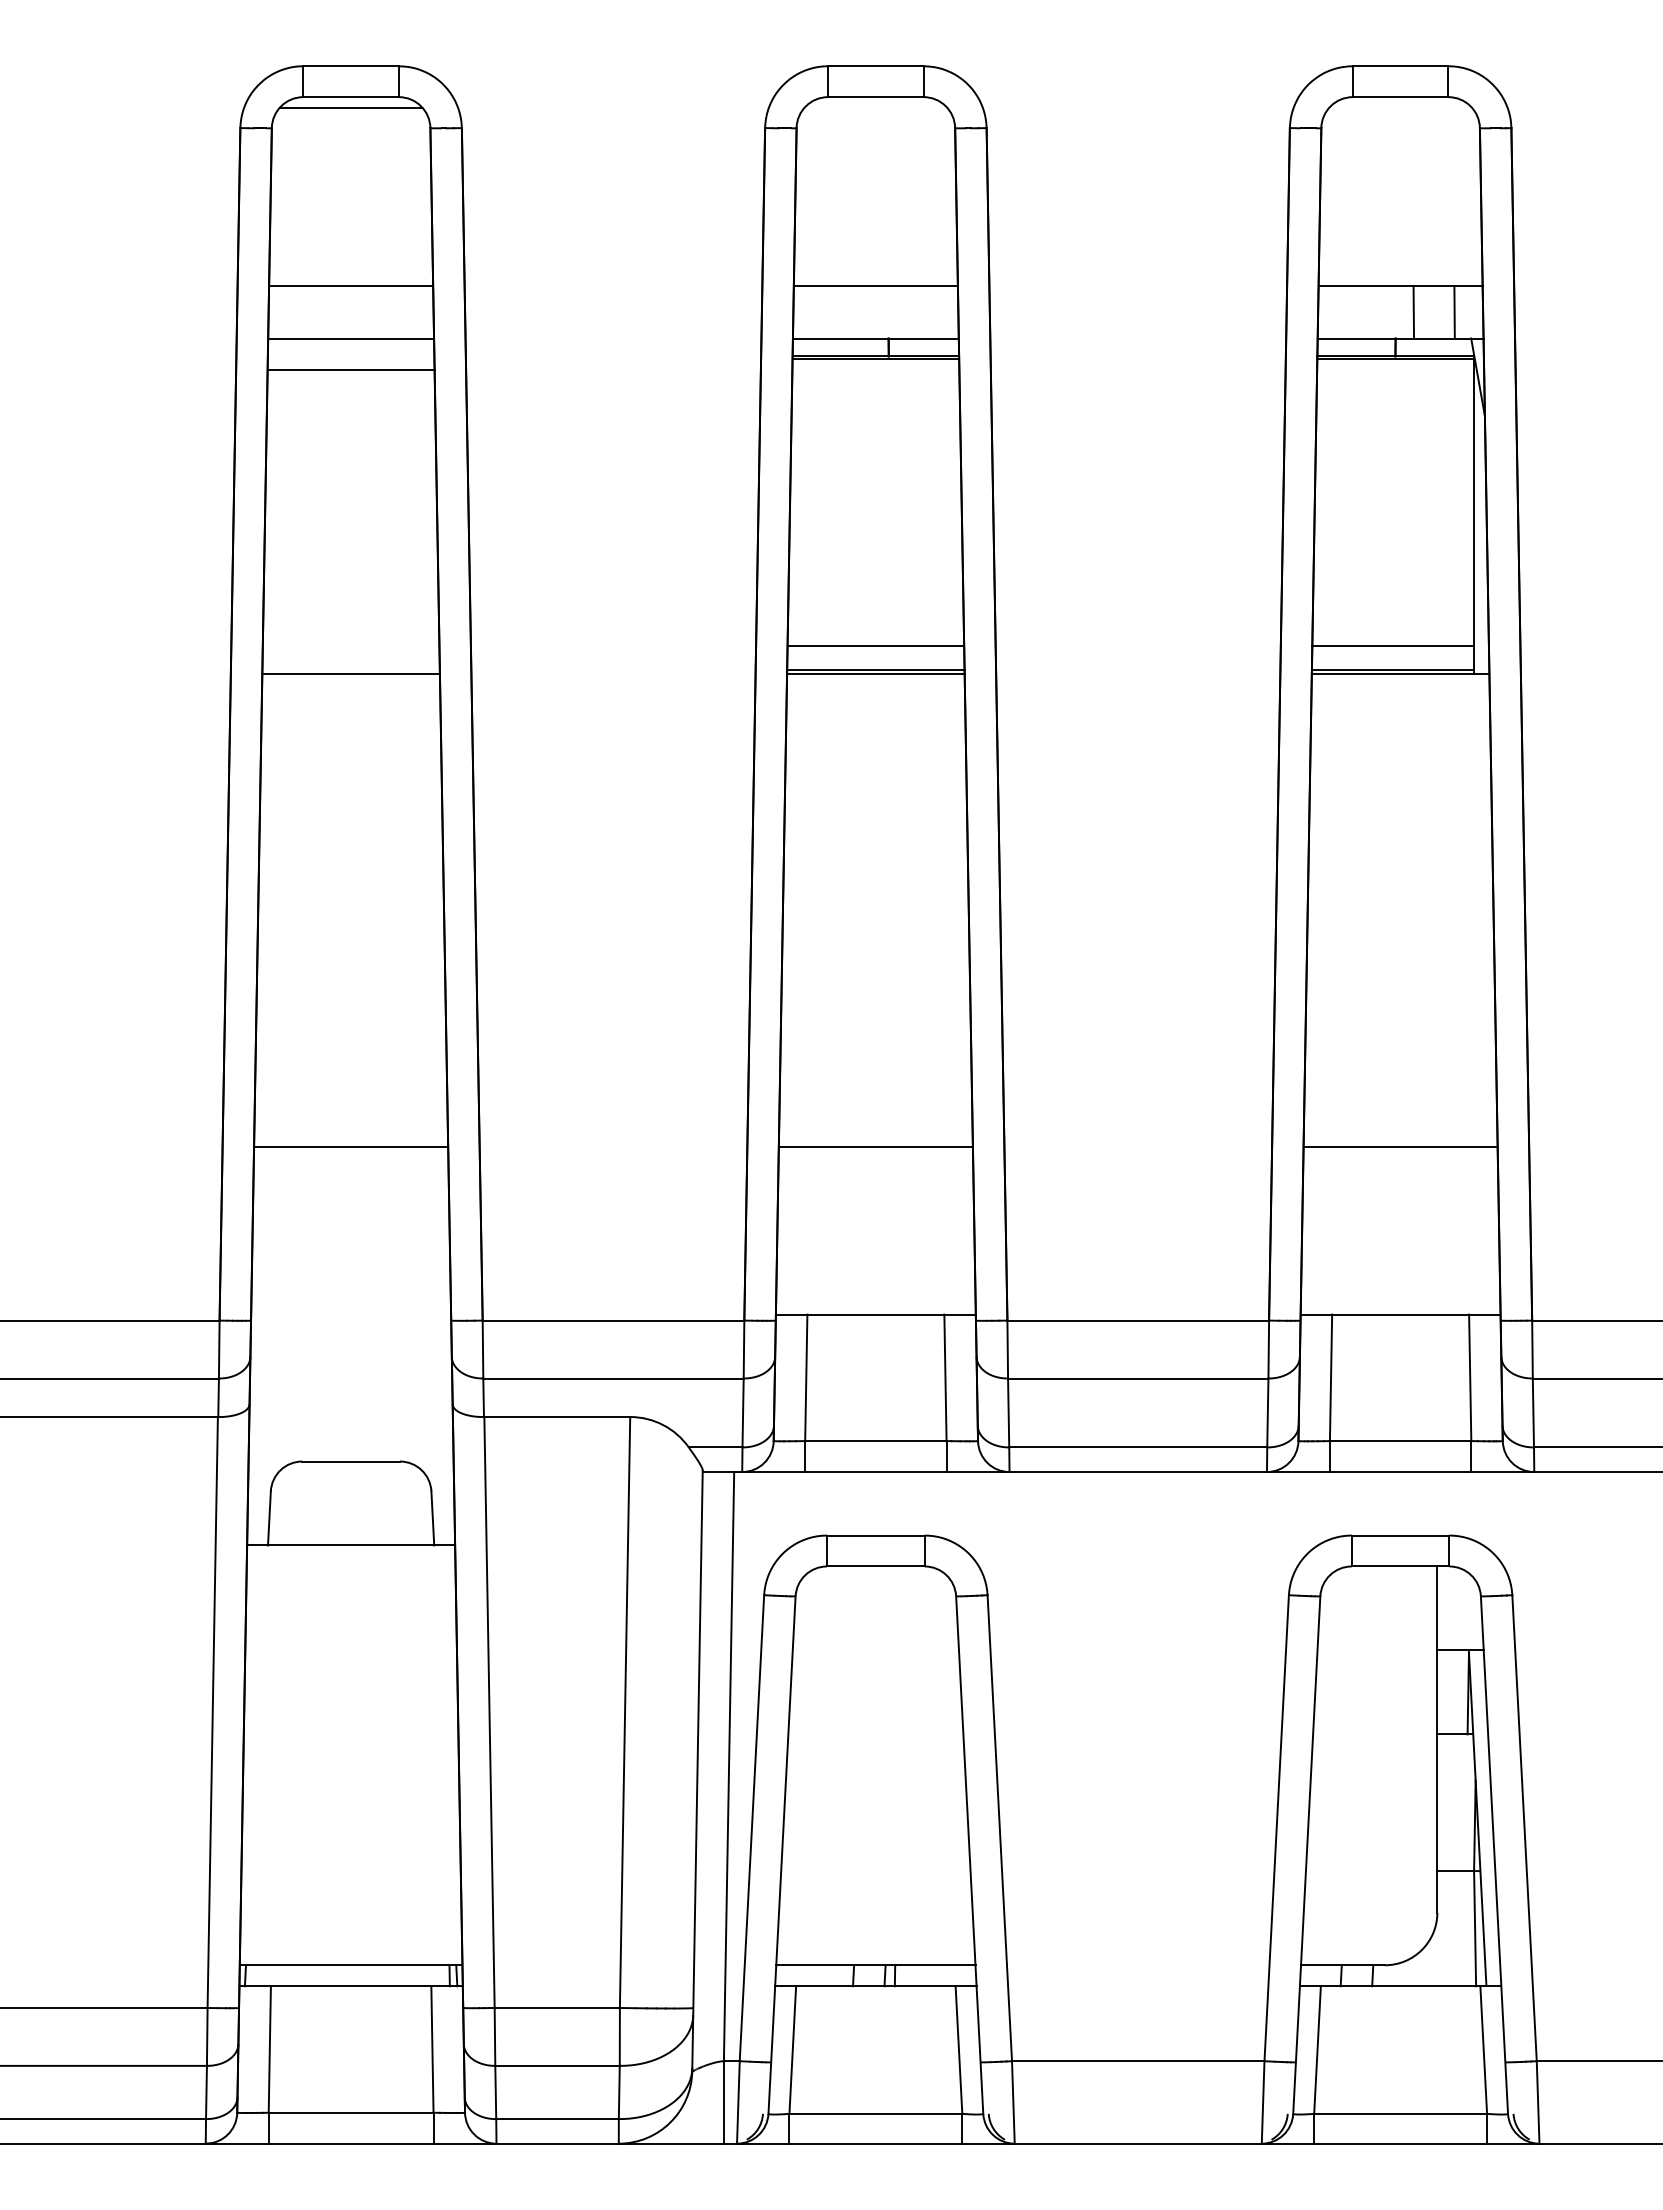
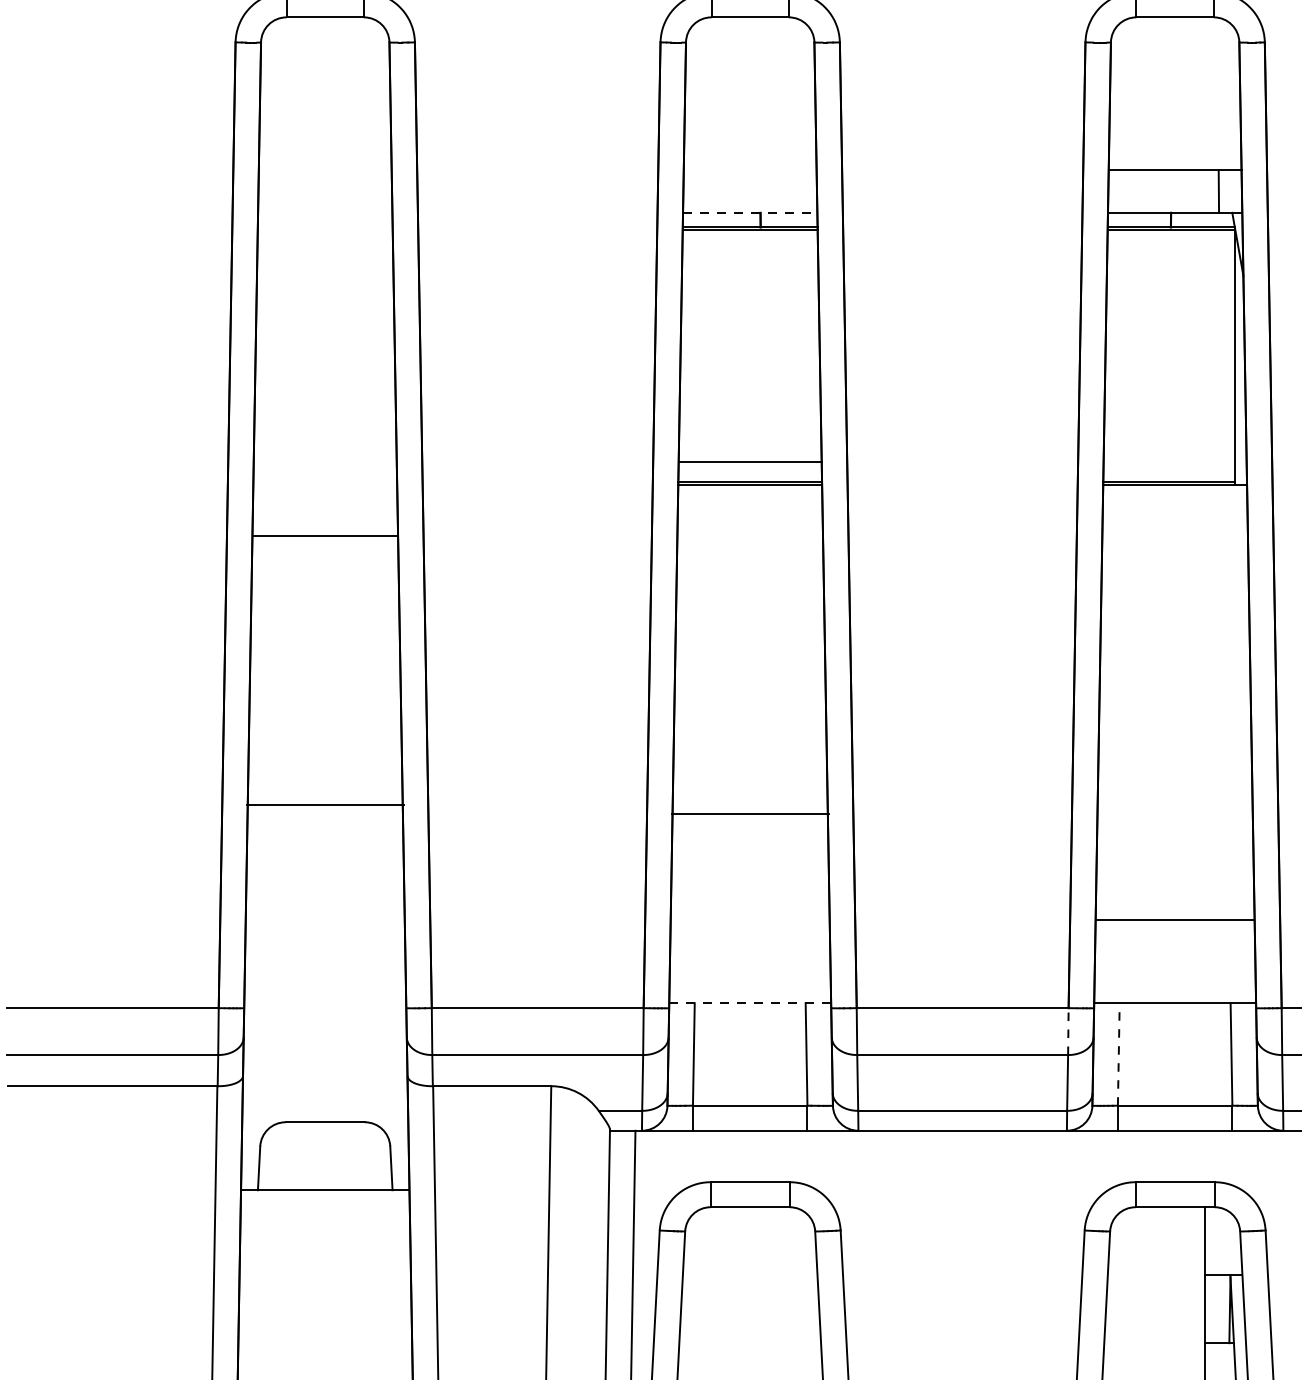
line: (350, 107) -> (324, 25), removed
line: (351, 286) -> (325, 170), removed
line: (875, 286) -> (749, 170), removed
line: (1413, 312) -> (1185, 191), removed
line: (351, 338) -> (325, 212), removed
line: (875, 338) -> (749, 212), solid -> dashed
line: (350, 370) -> (324, 238), removed
line: (1393, 645) -> (1169, 461), removed
line: (350, 674) -> (324, 535), moved
line: (351, 1146) -> (325, 804), moved
line: (875, 1146) -> (749, 813), moved
line: (1400, 1146) -> (1175, 919), moved
line: (875, 1314) -> (749, 1003), solid -> dashed
line: (1268, 1349) -> (1068, 1031), solid -> dashed
line: (1331, 1377) -> (1119, 1054), solid -> dashed

